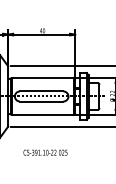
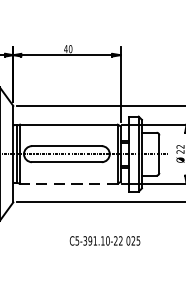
line: (42, 114) -> (68, 183), solid -> dashed
text: (45, 152) -> (105, 240), moved

